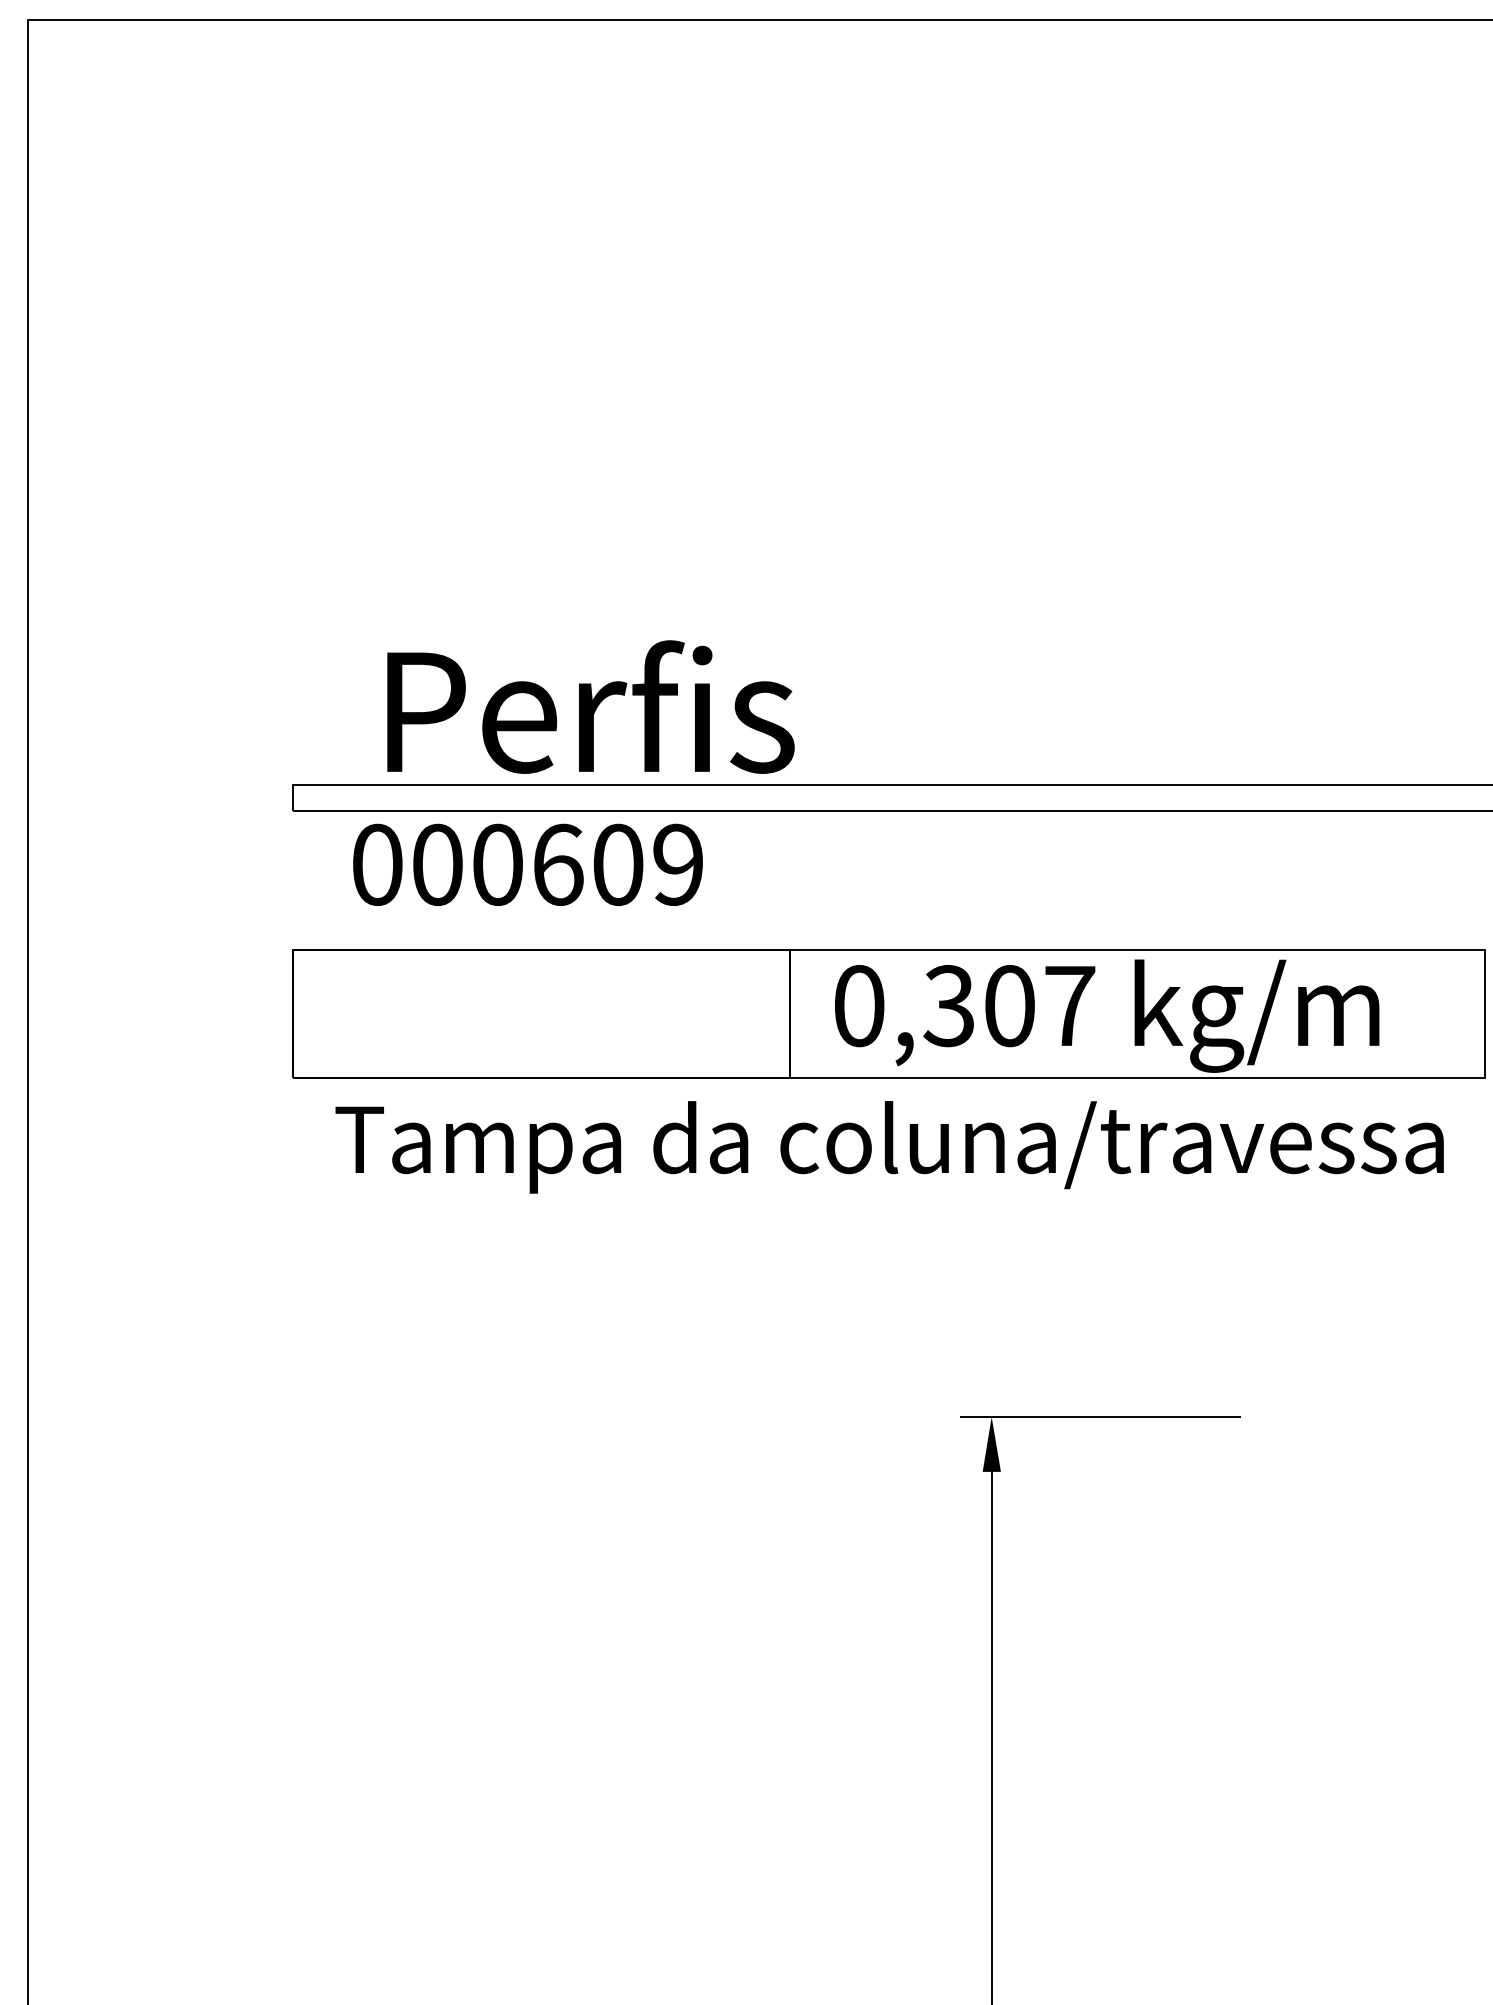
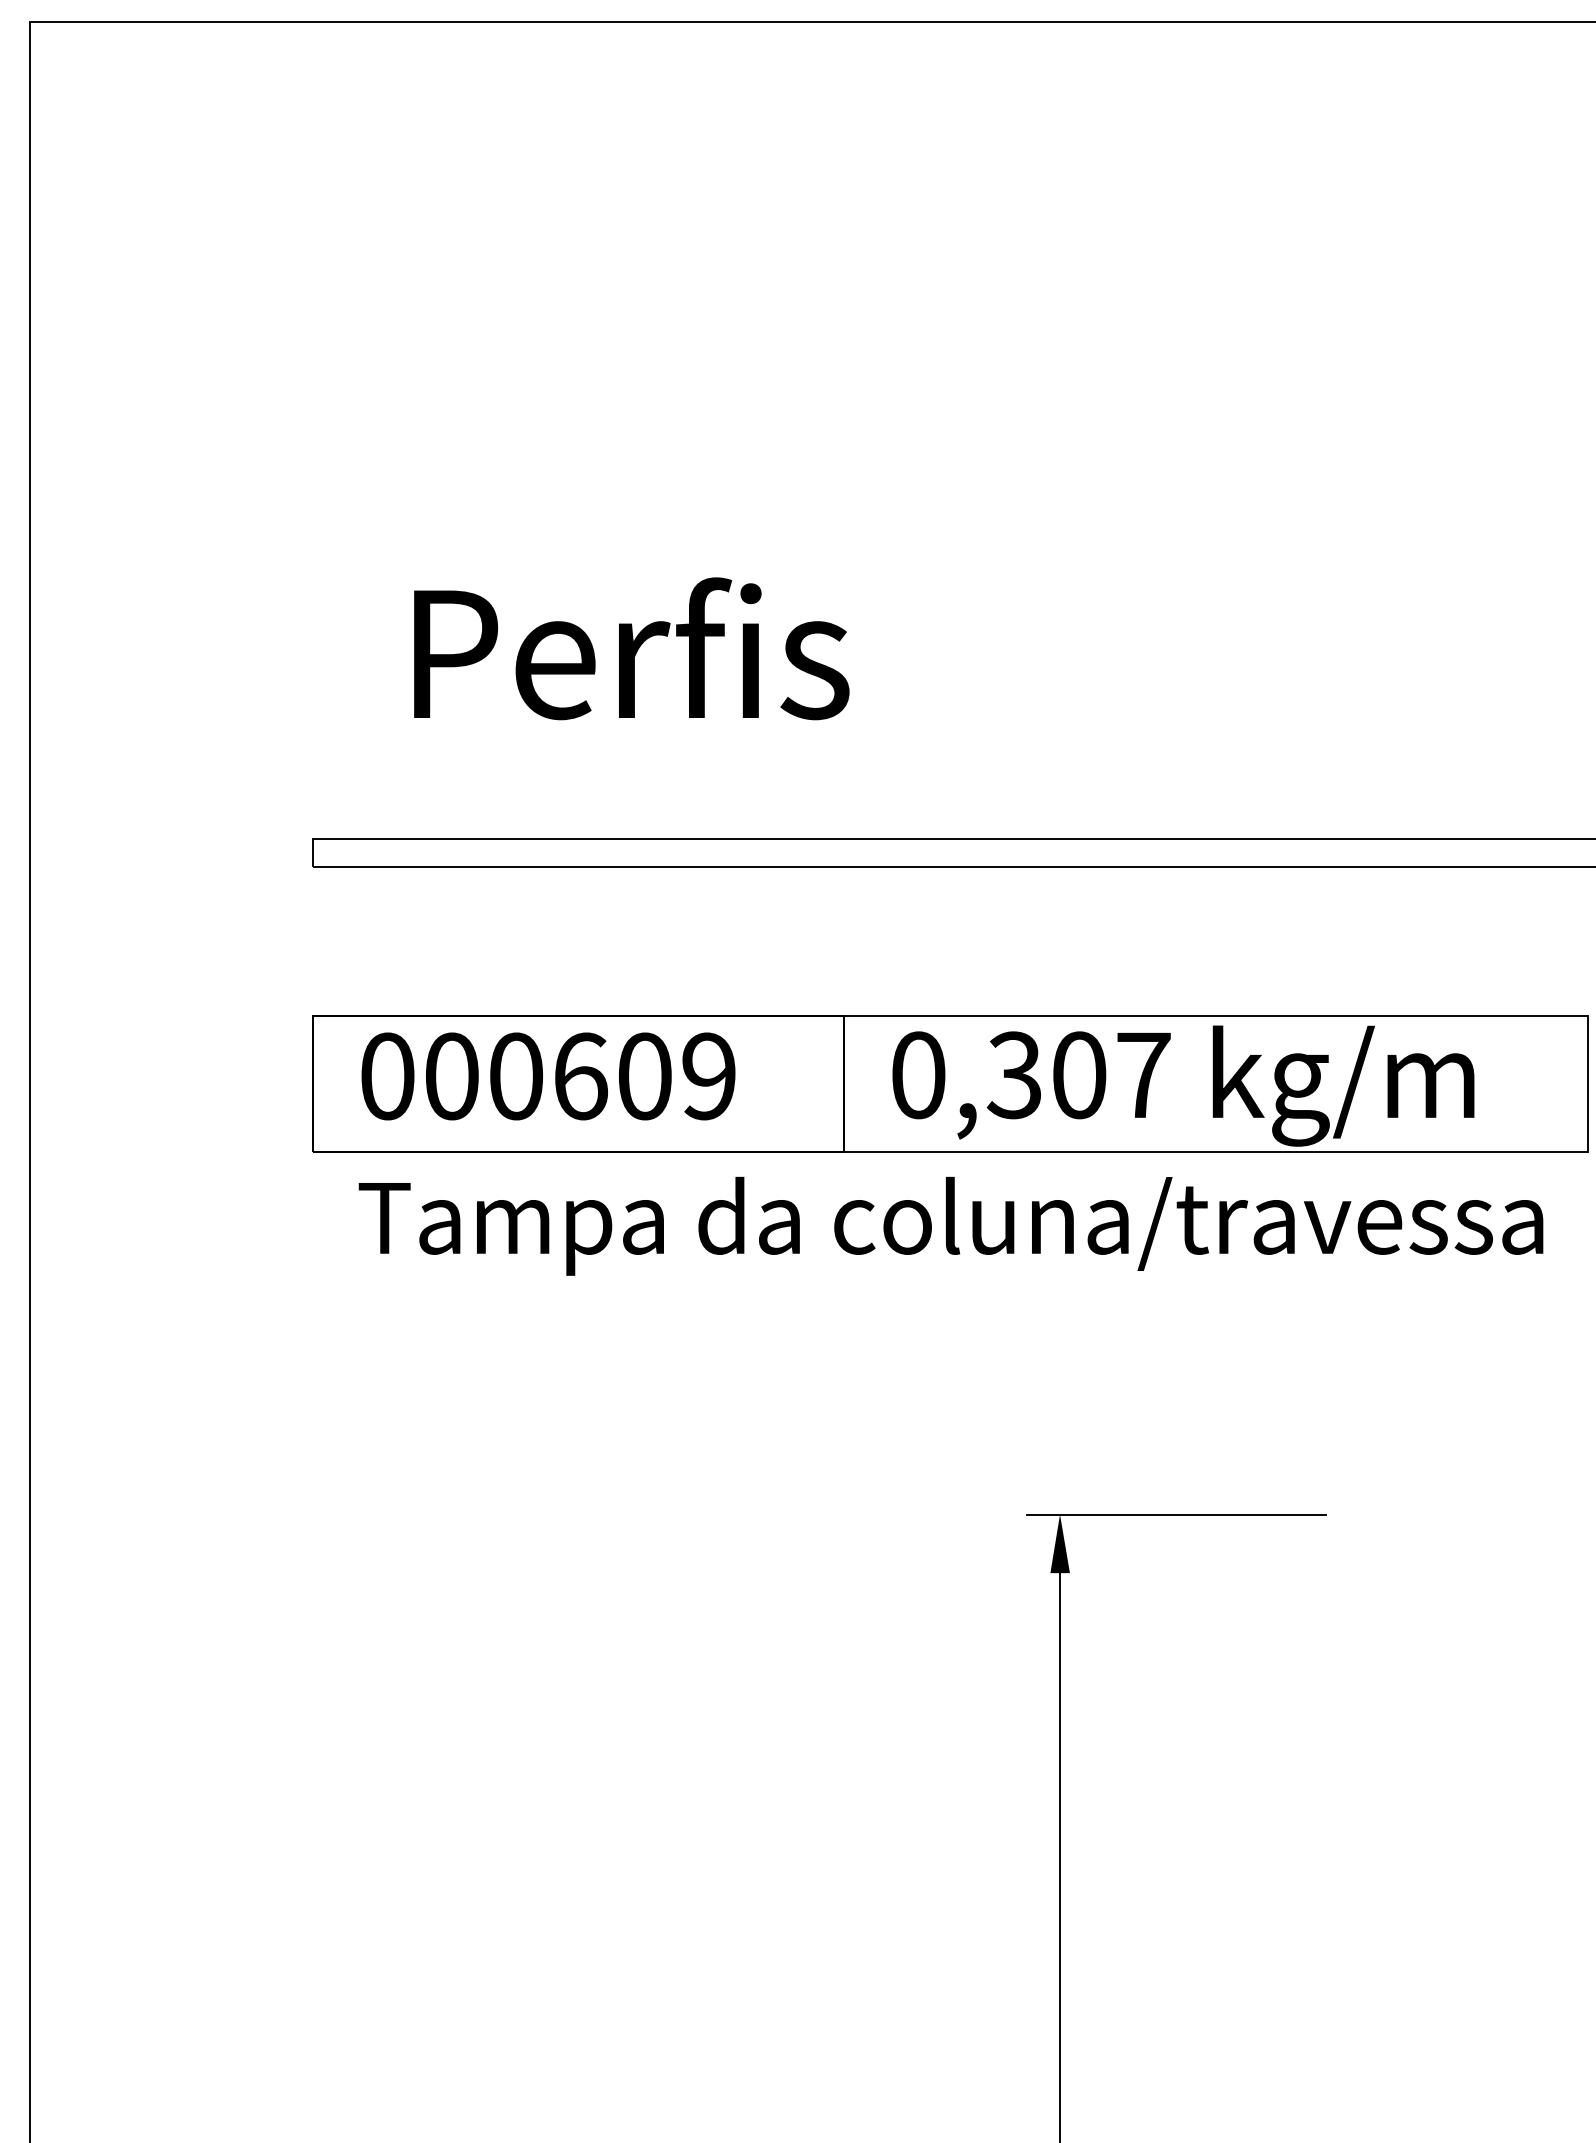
text: (590, 706) -> (631, 648), moved
text: (528, 864) -> (548, 1076), moved

